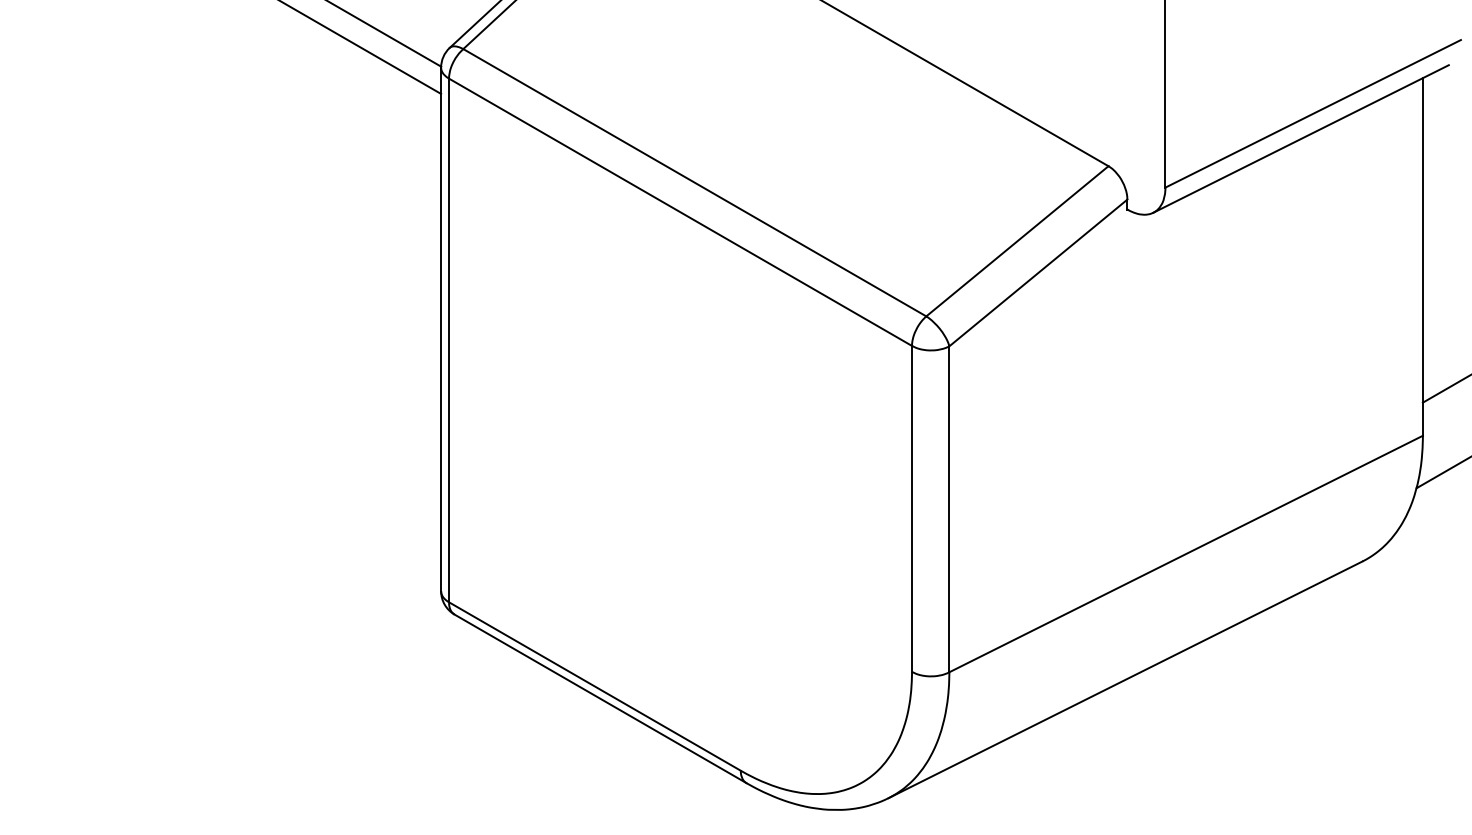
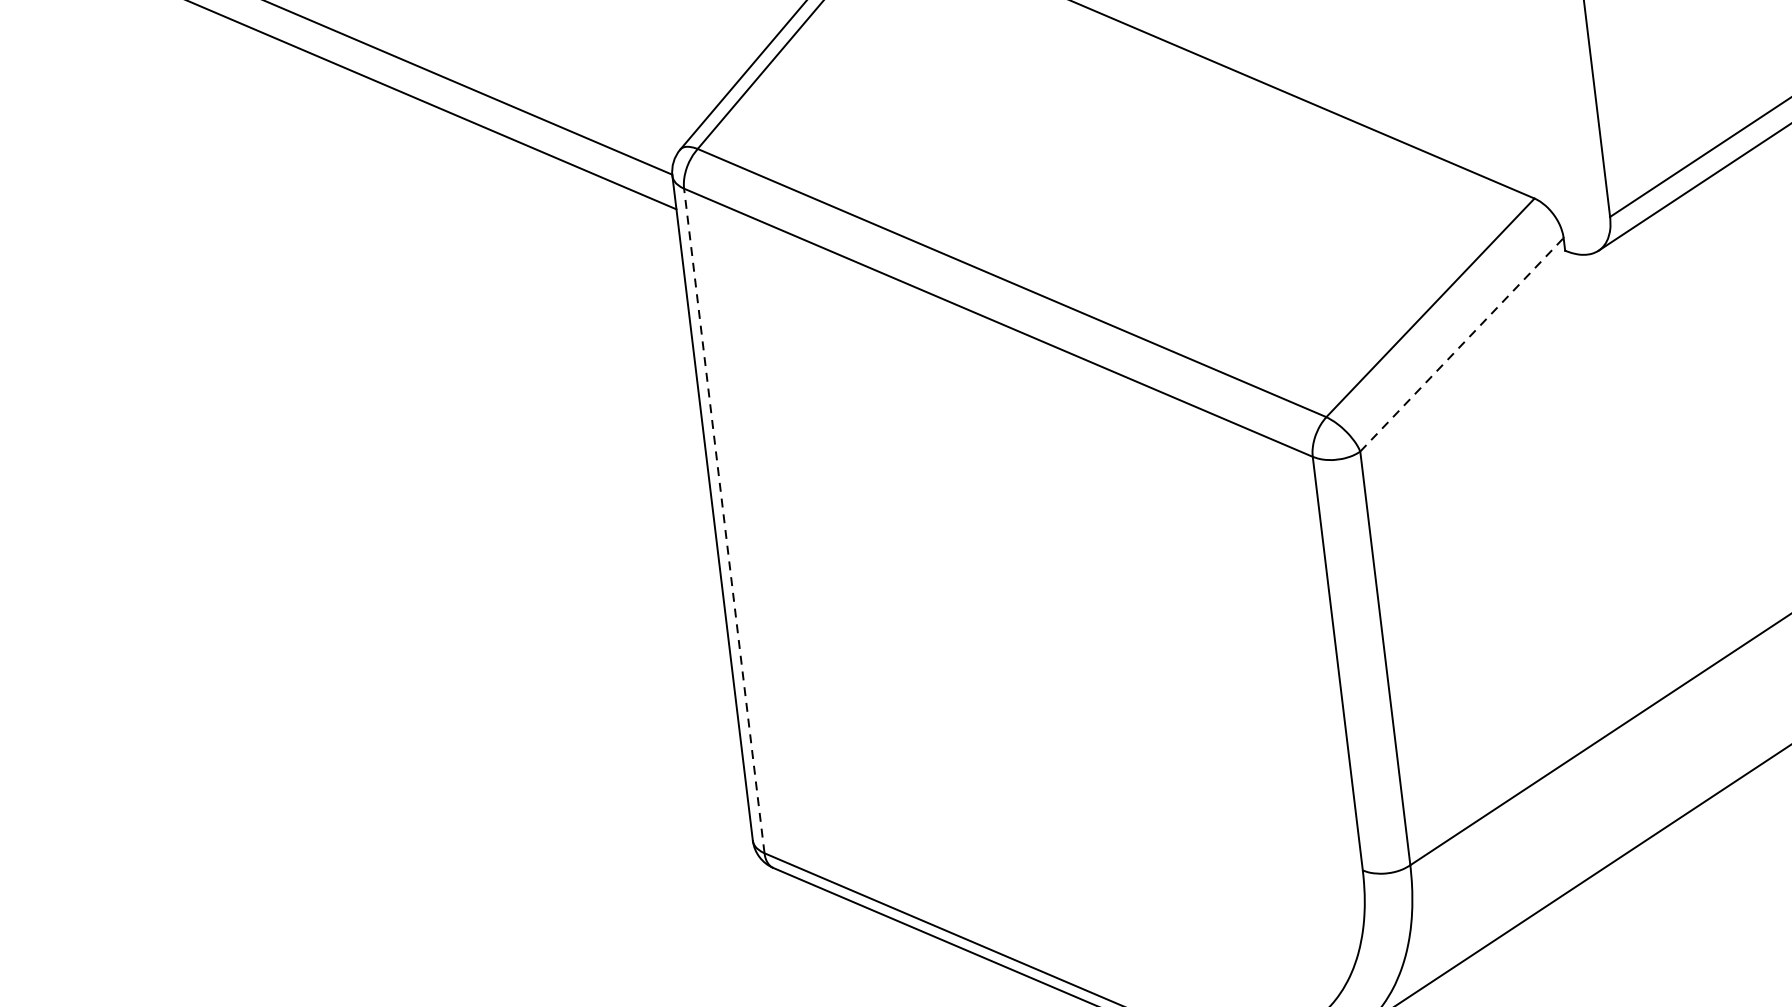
line: (1038, 272) -> (1462, 344), solid -> dashed
line: (449, 340) -> (724, 520), solid -> dashed

